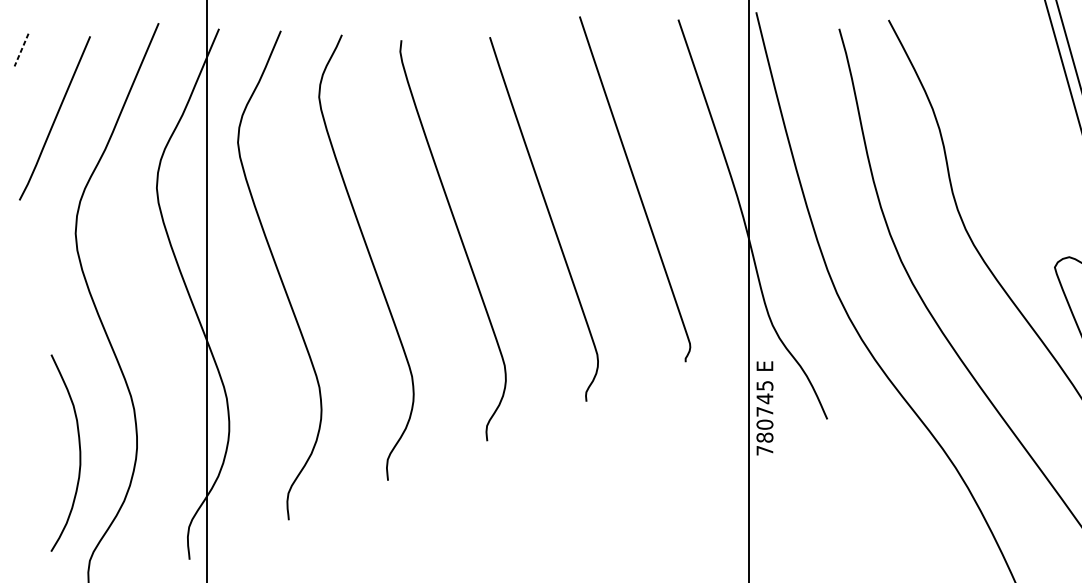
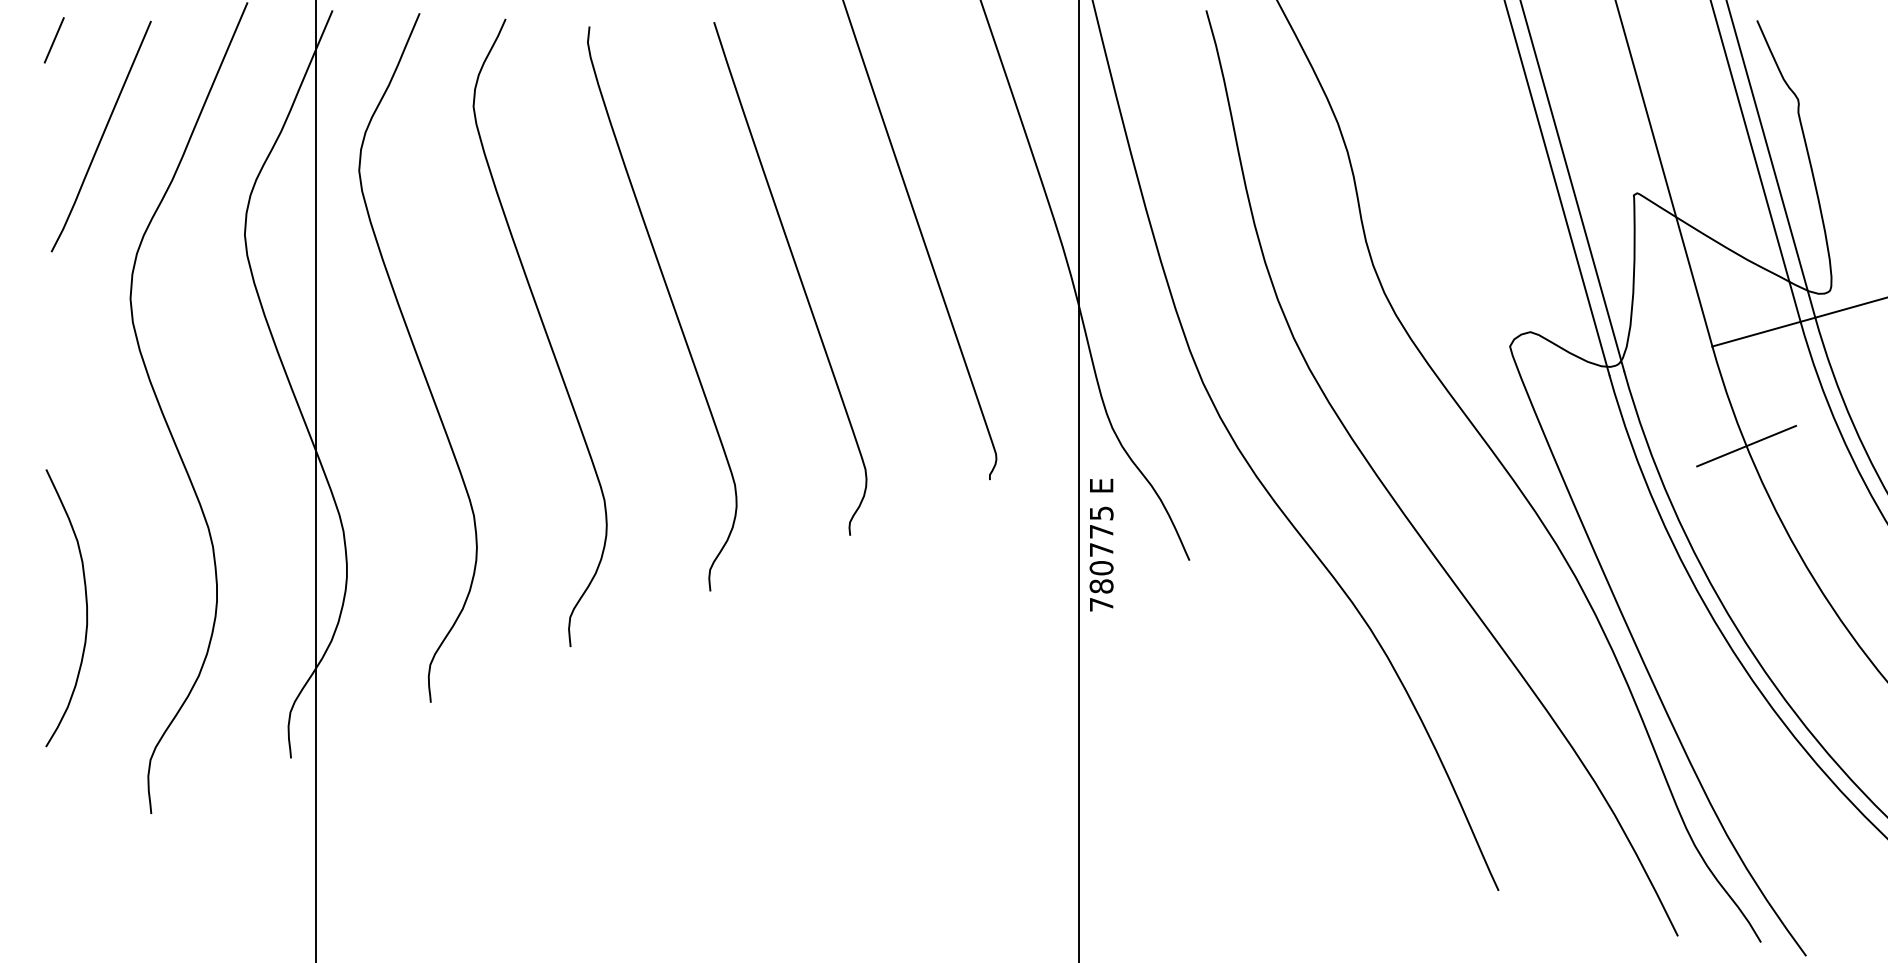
line: (21, 50) -> (54, 40), dashed -> solid
text: (764, 398) -> (1101, 531), 780745 -> 780775
curve: (79, 449) -> (85, 602), moved

